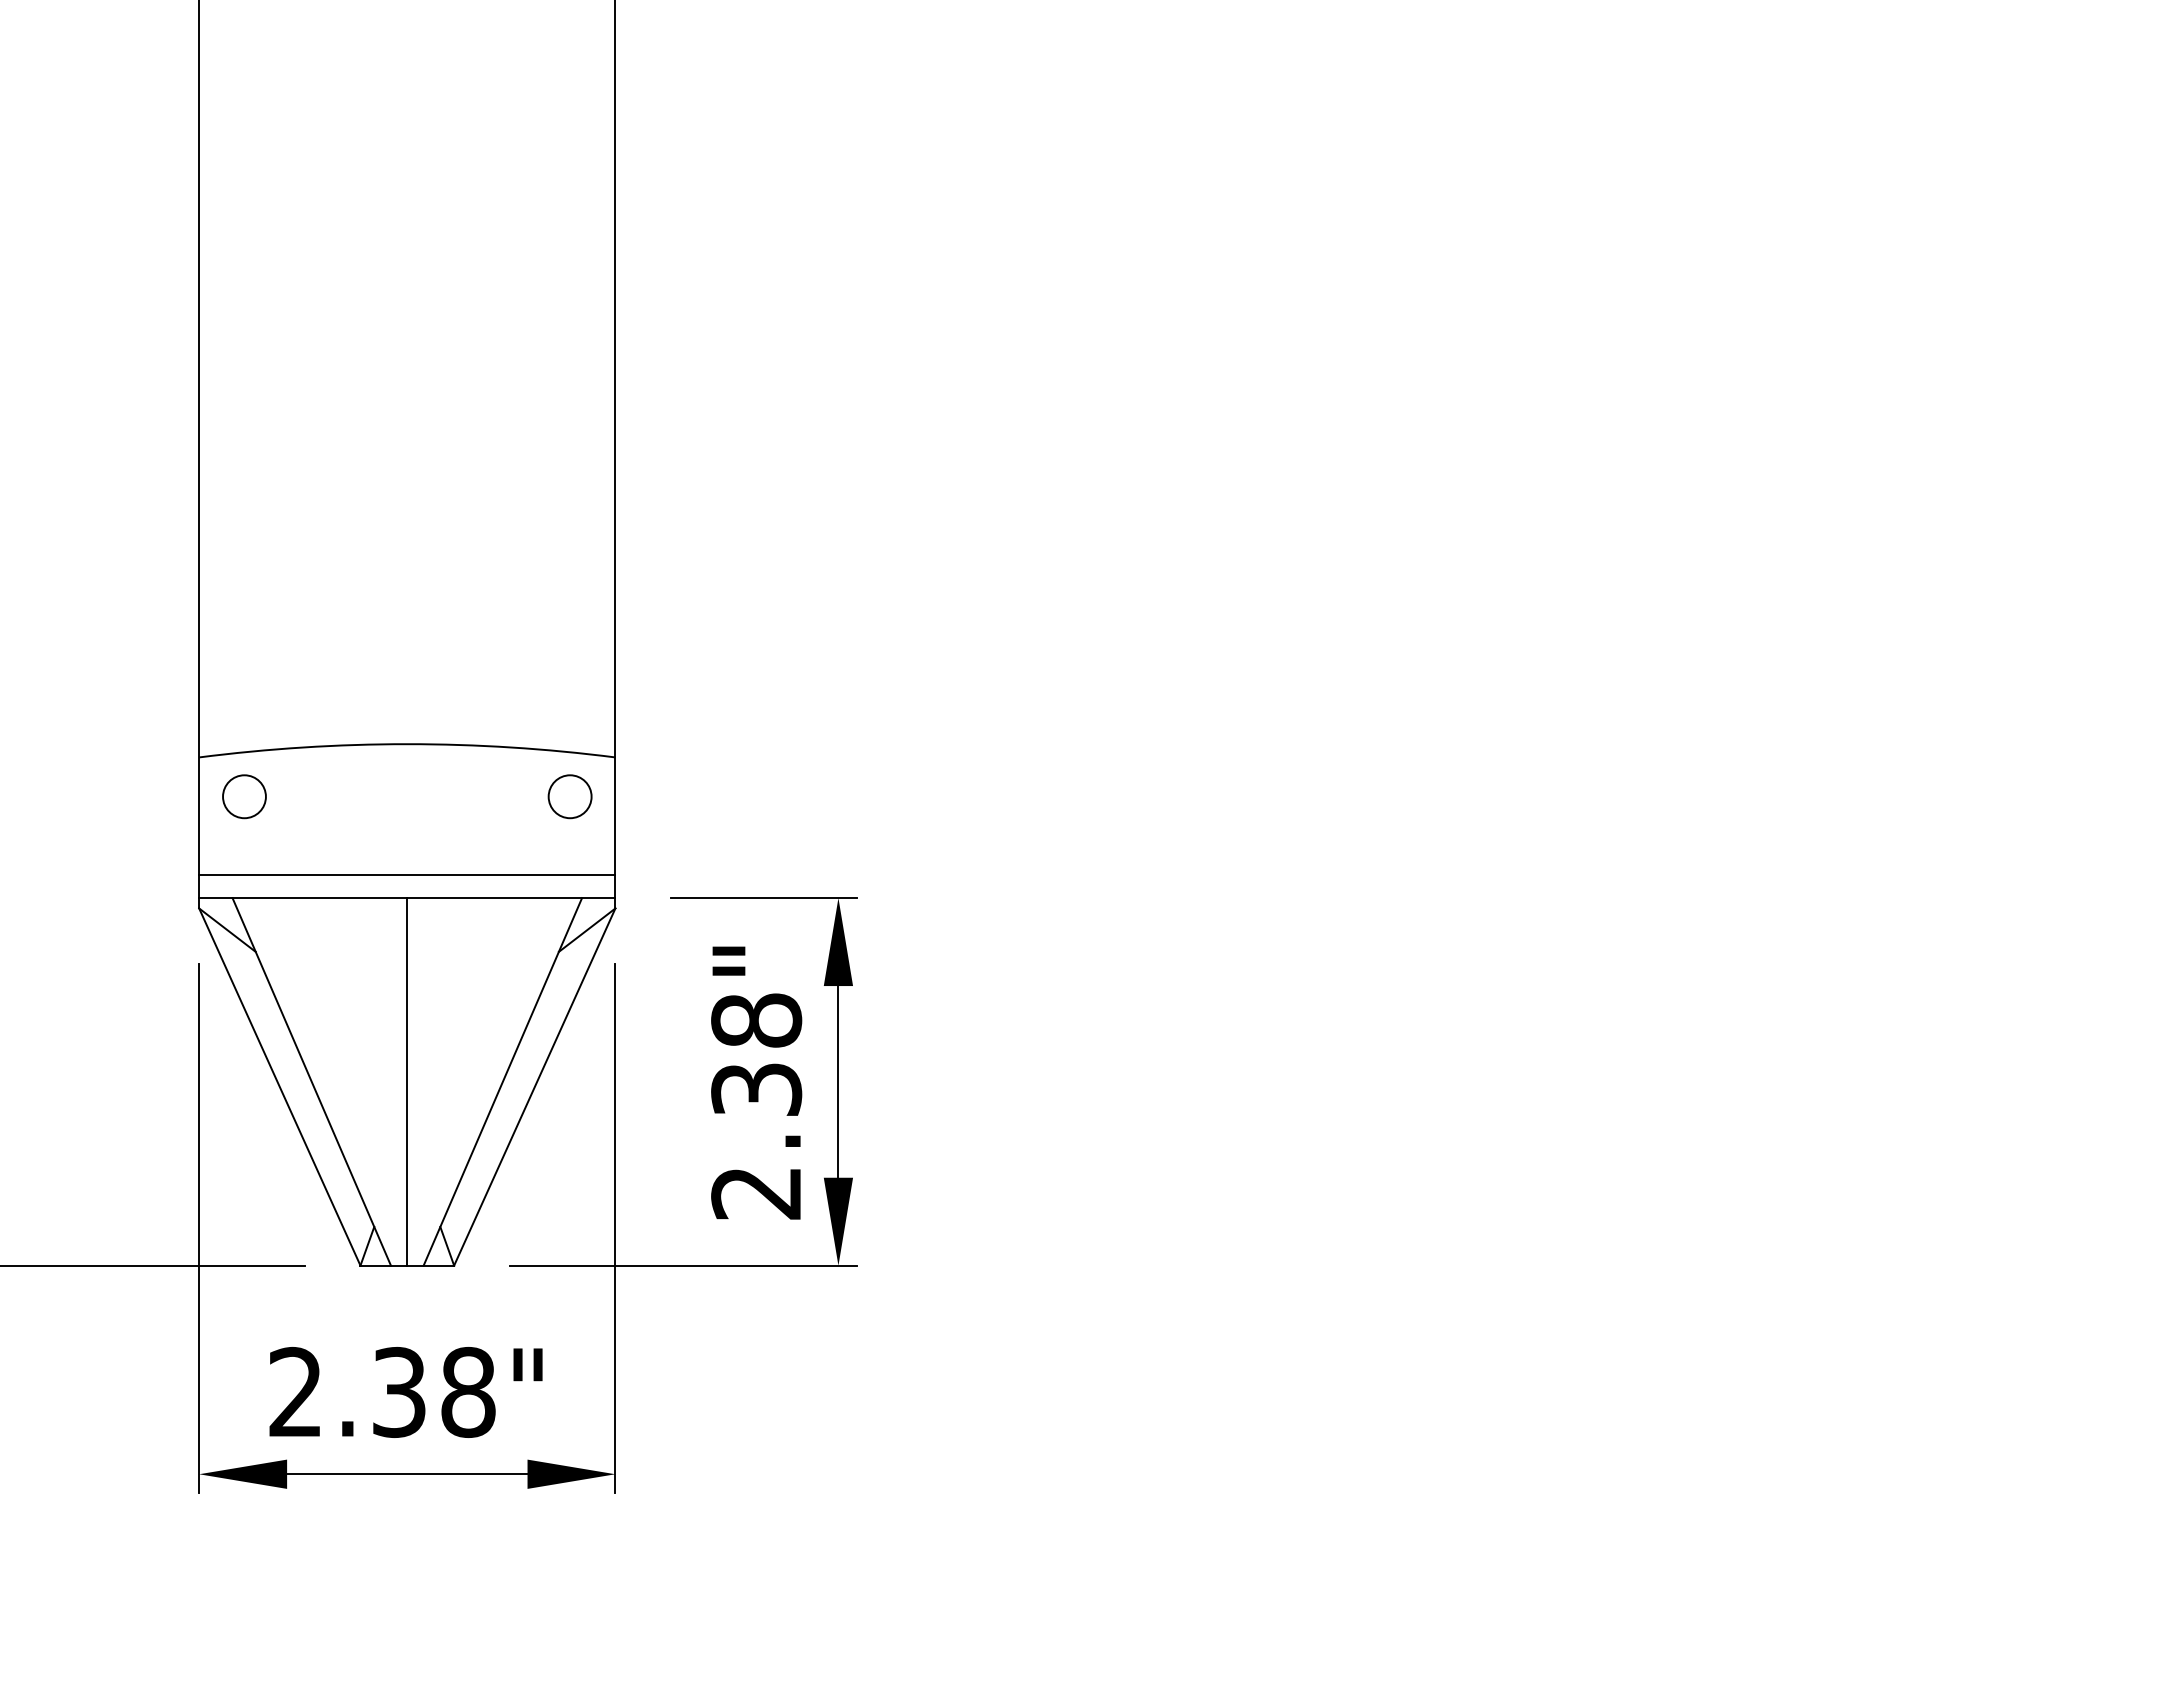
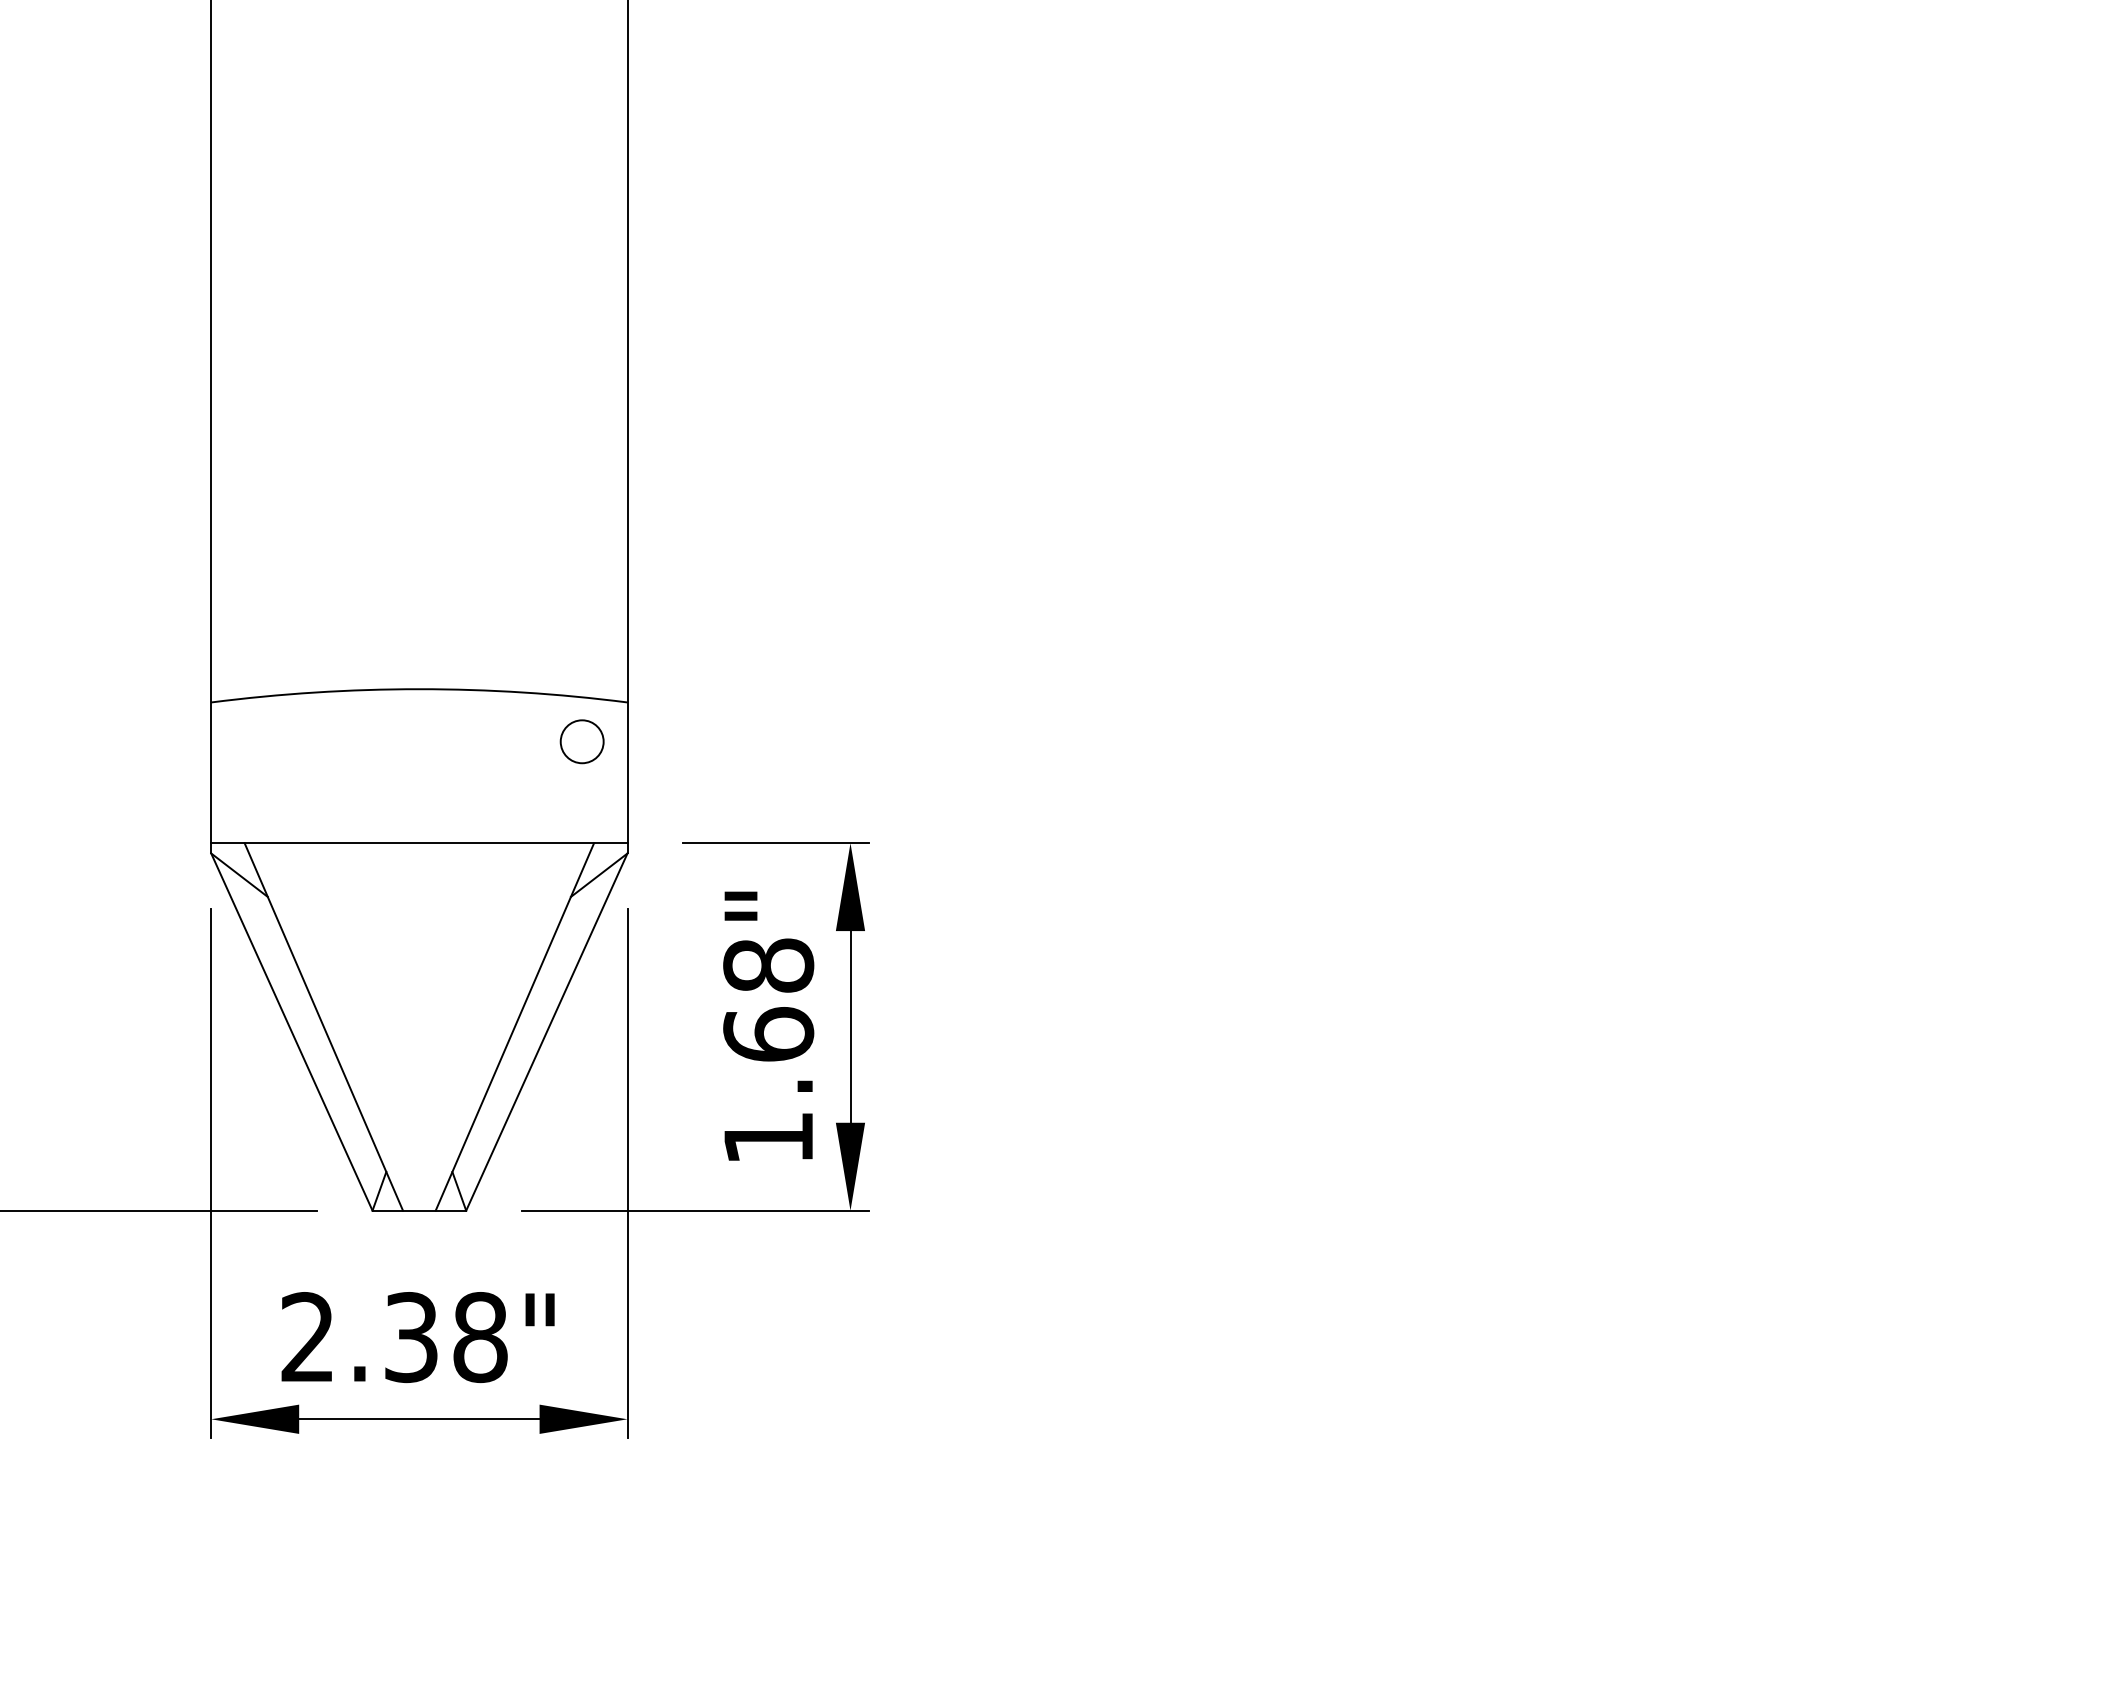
circle: (244, 796) -> (256, 741), removed
line: (407, 874) -> (419, 819), removed
line: (407, 1081) -> (419, 1026), removed
text: (756, 1140) -> (768, 1085), 2.38" -> 1.68"

